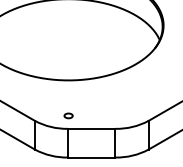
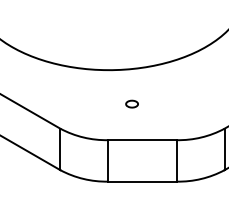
part: (68, 115) -> (131, 103), moved

